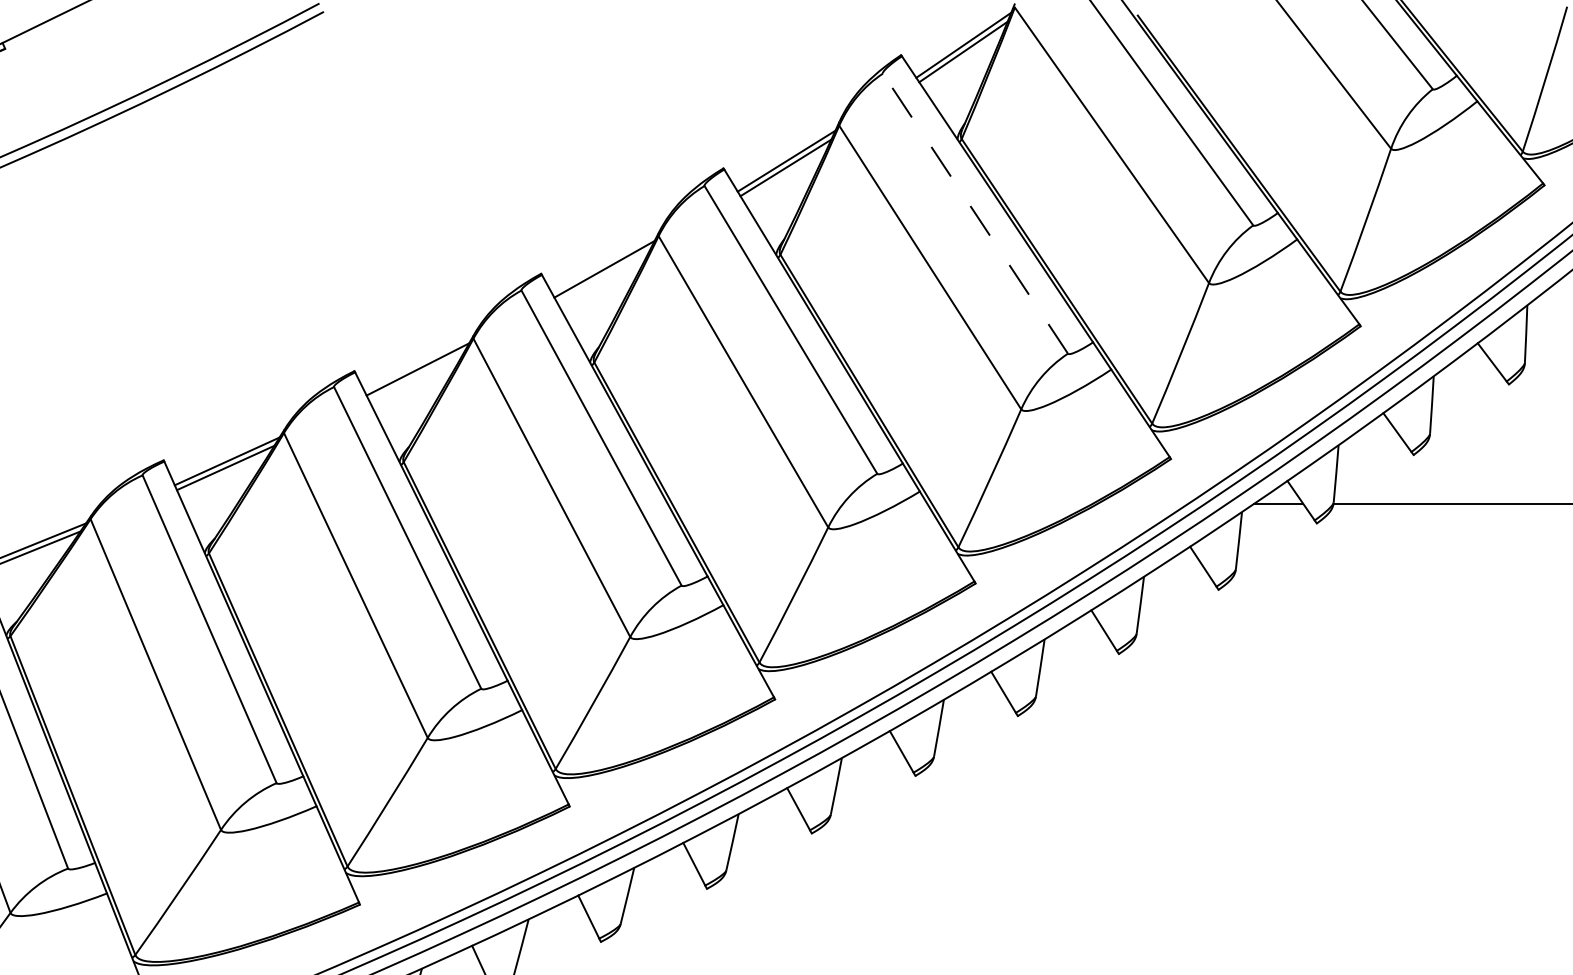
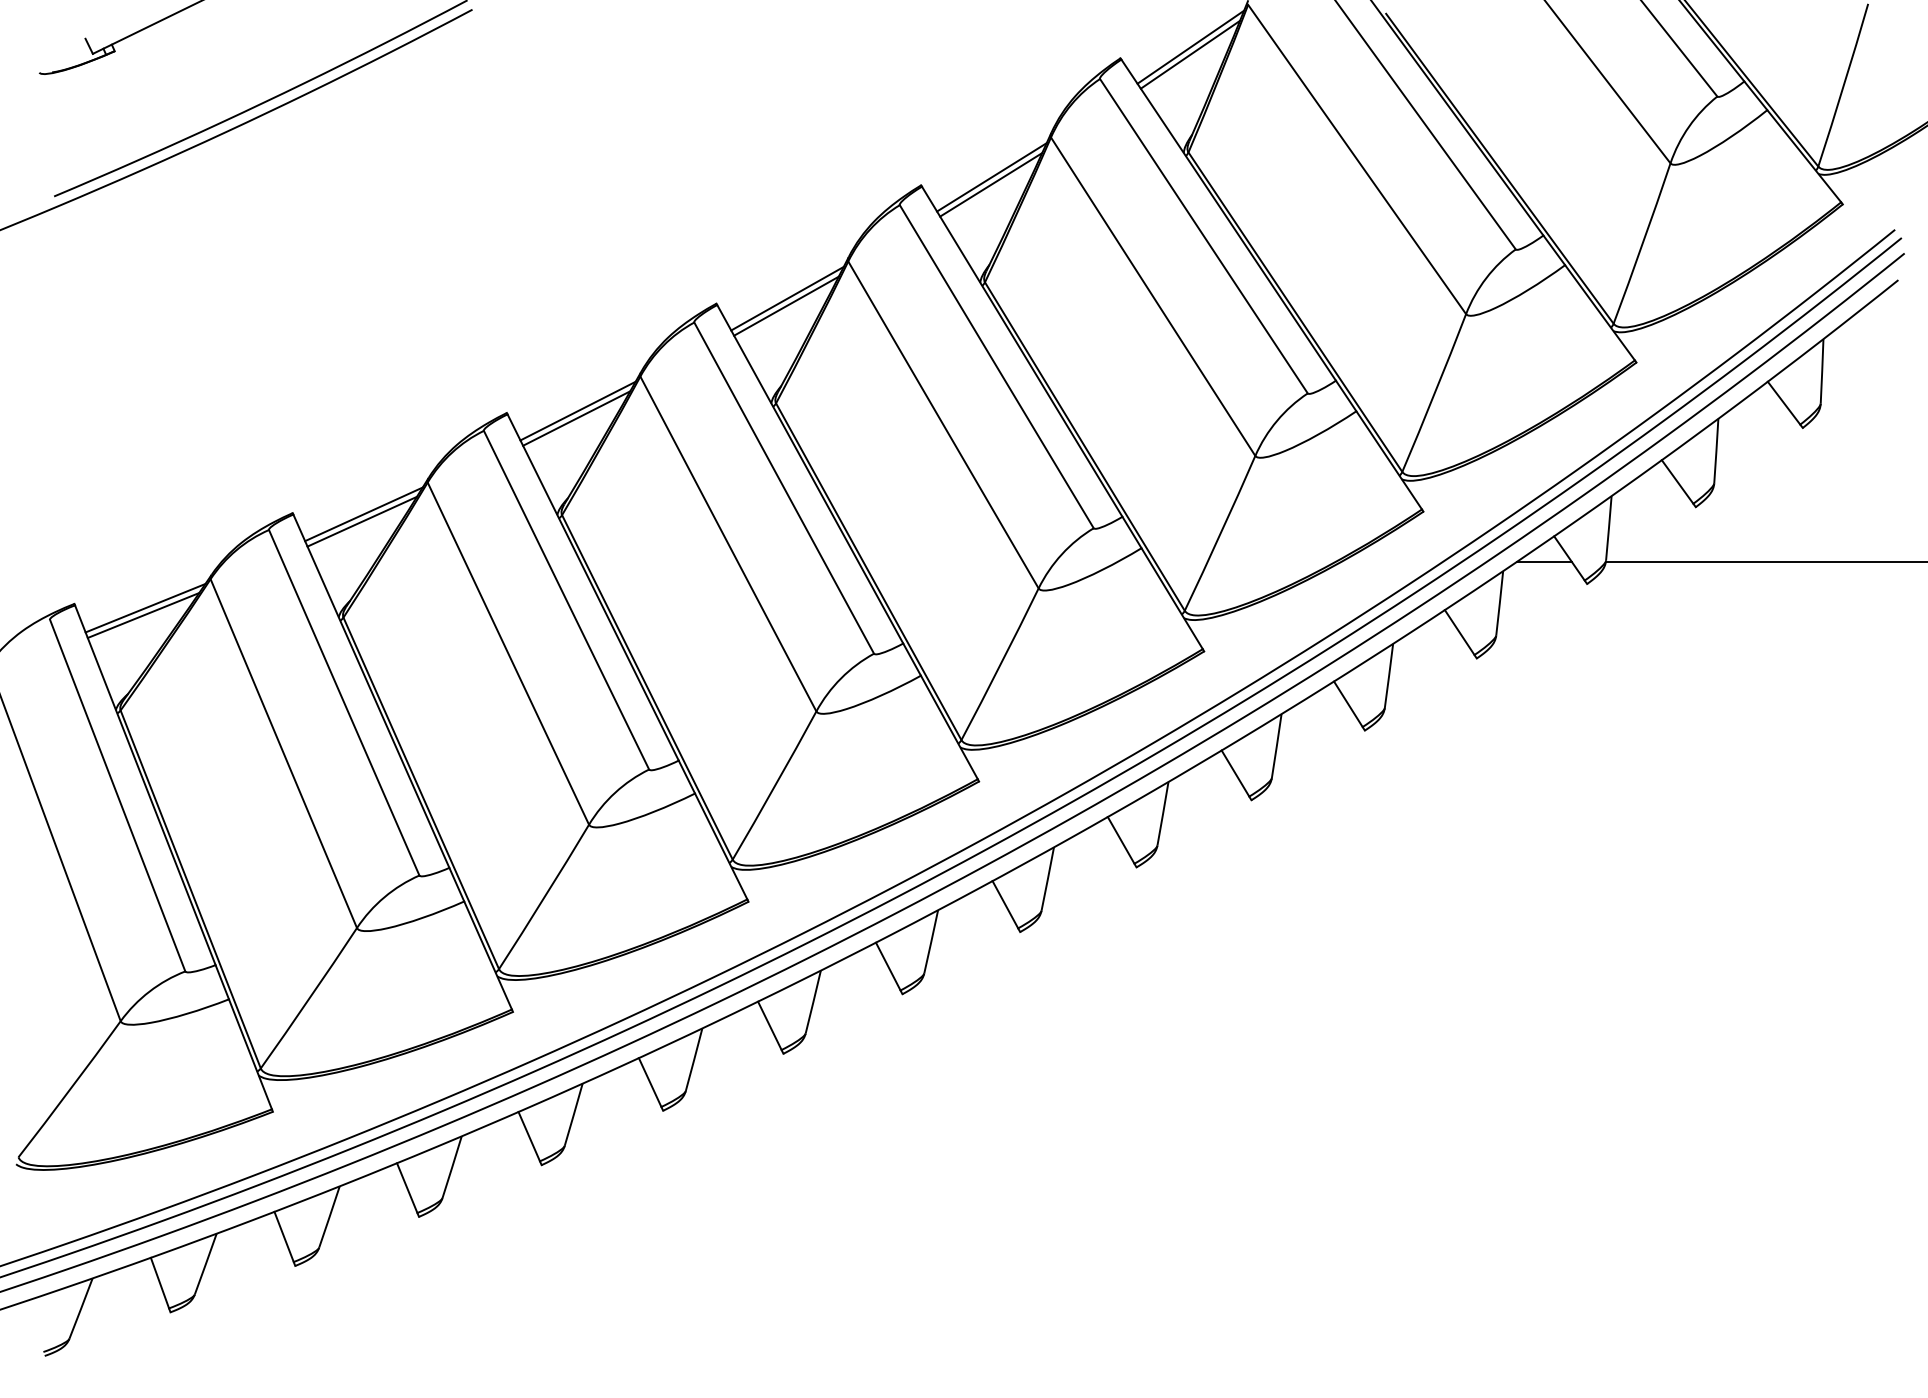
line: (975, 213) -> (1203, 235), dashed -> solid
line: (603, 275) -> (786, 305), added
line: (416, 376) -> (576, 418), added

